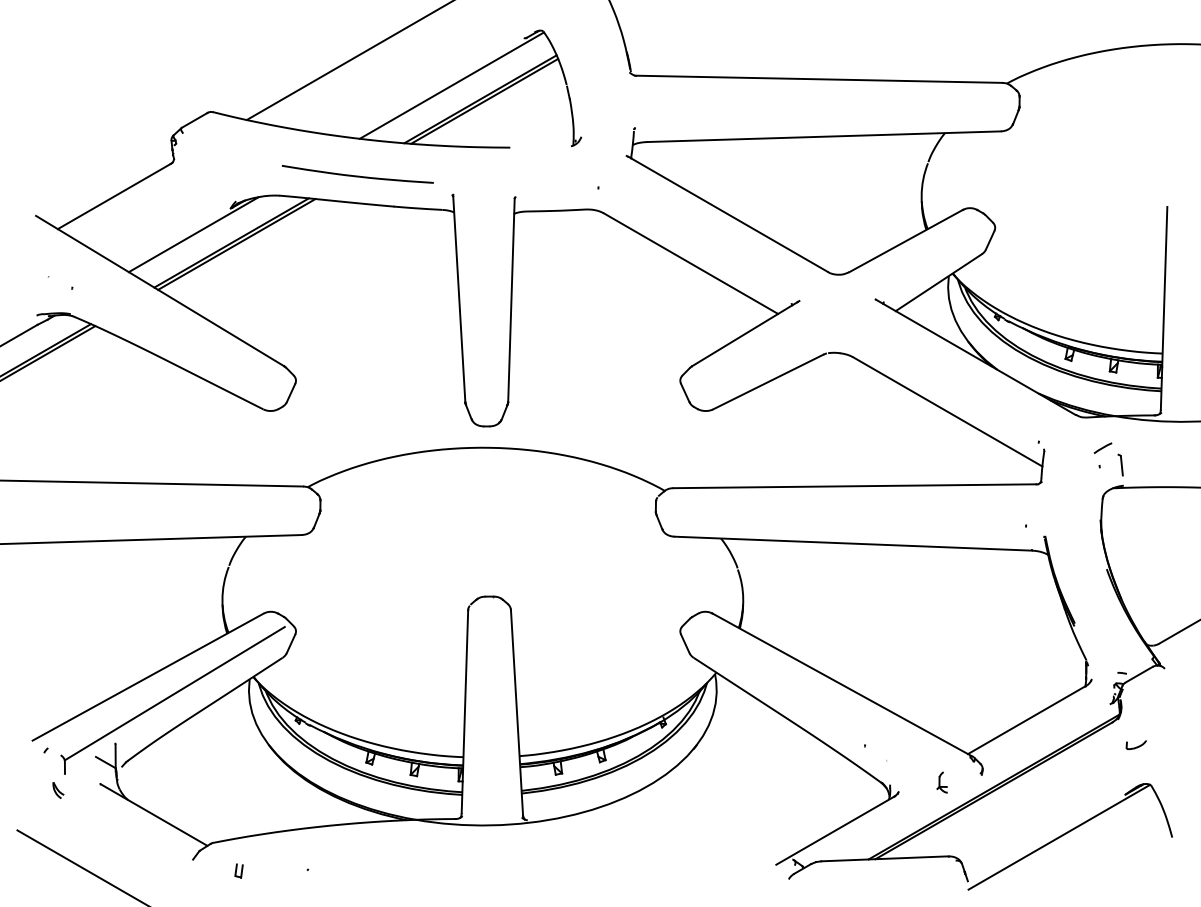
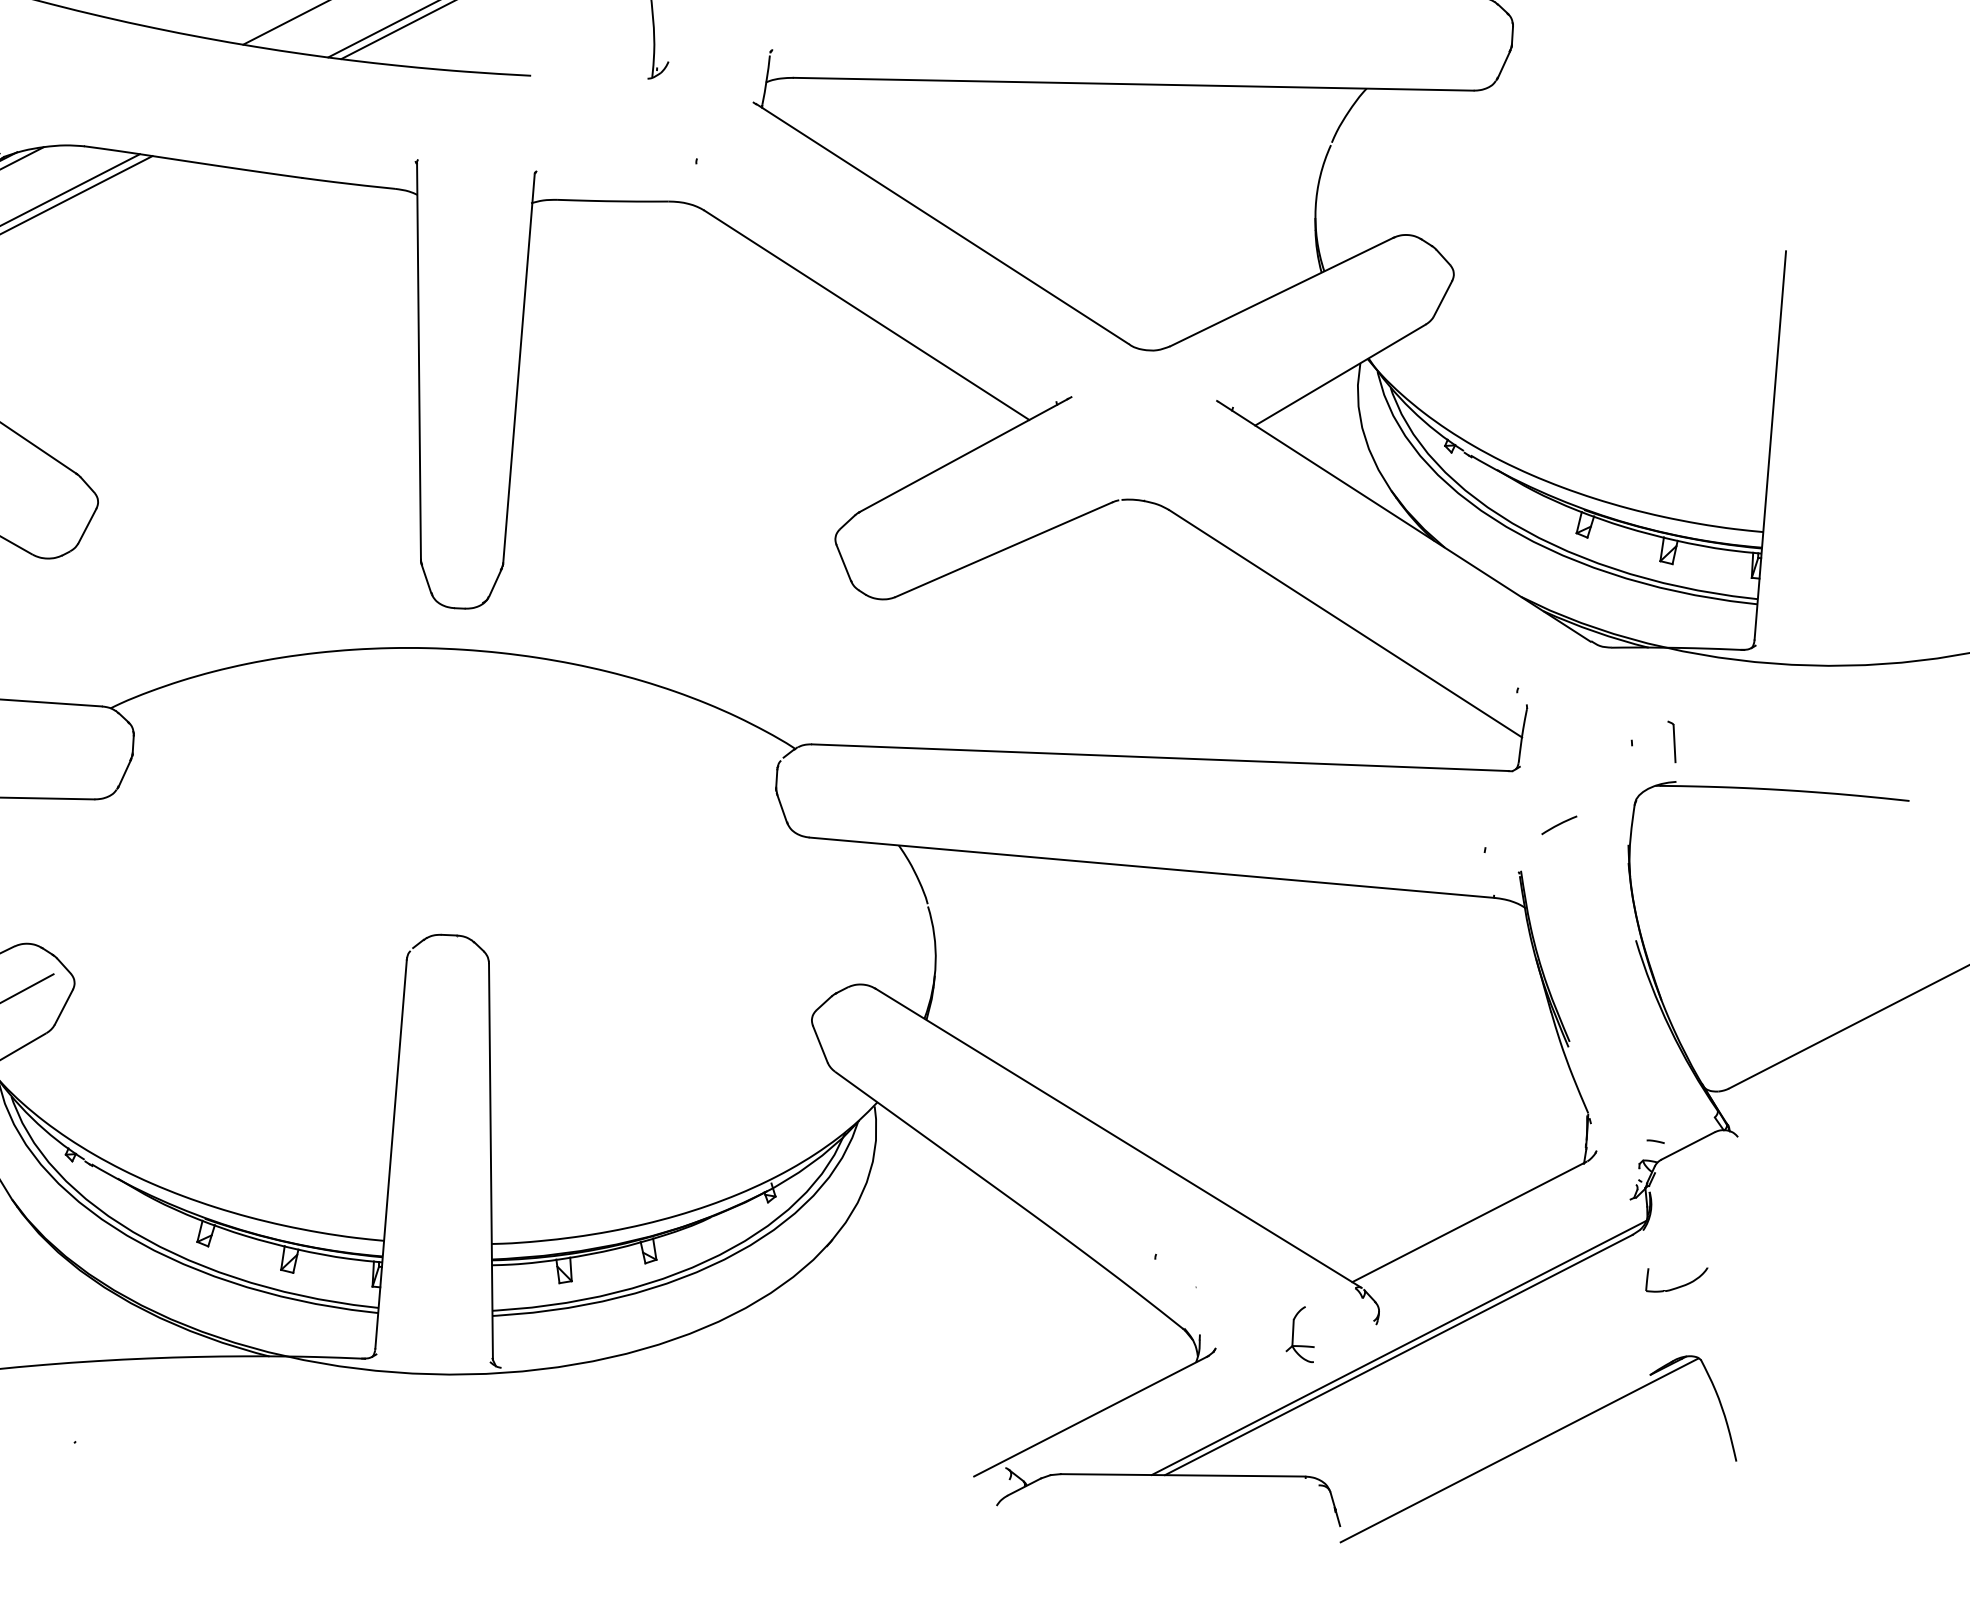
curve: (357, 175) -> (235, 114), removed
line: (1102, 447) -> (1558, 823), moved
part: (1135, 745) -> (1674, 1281), size x1.6
part: (941, 782) -> (1298, 1334), size x1.4

